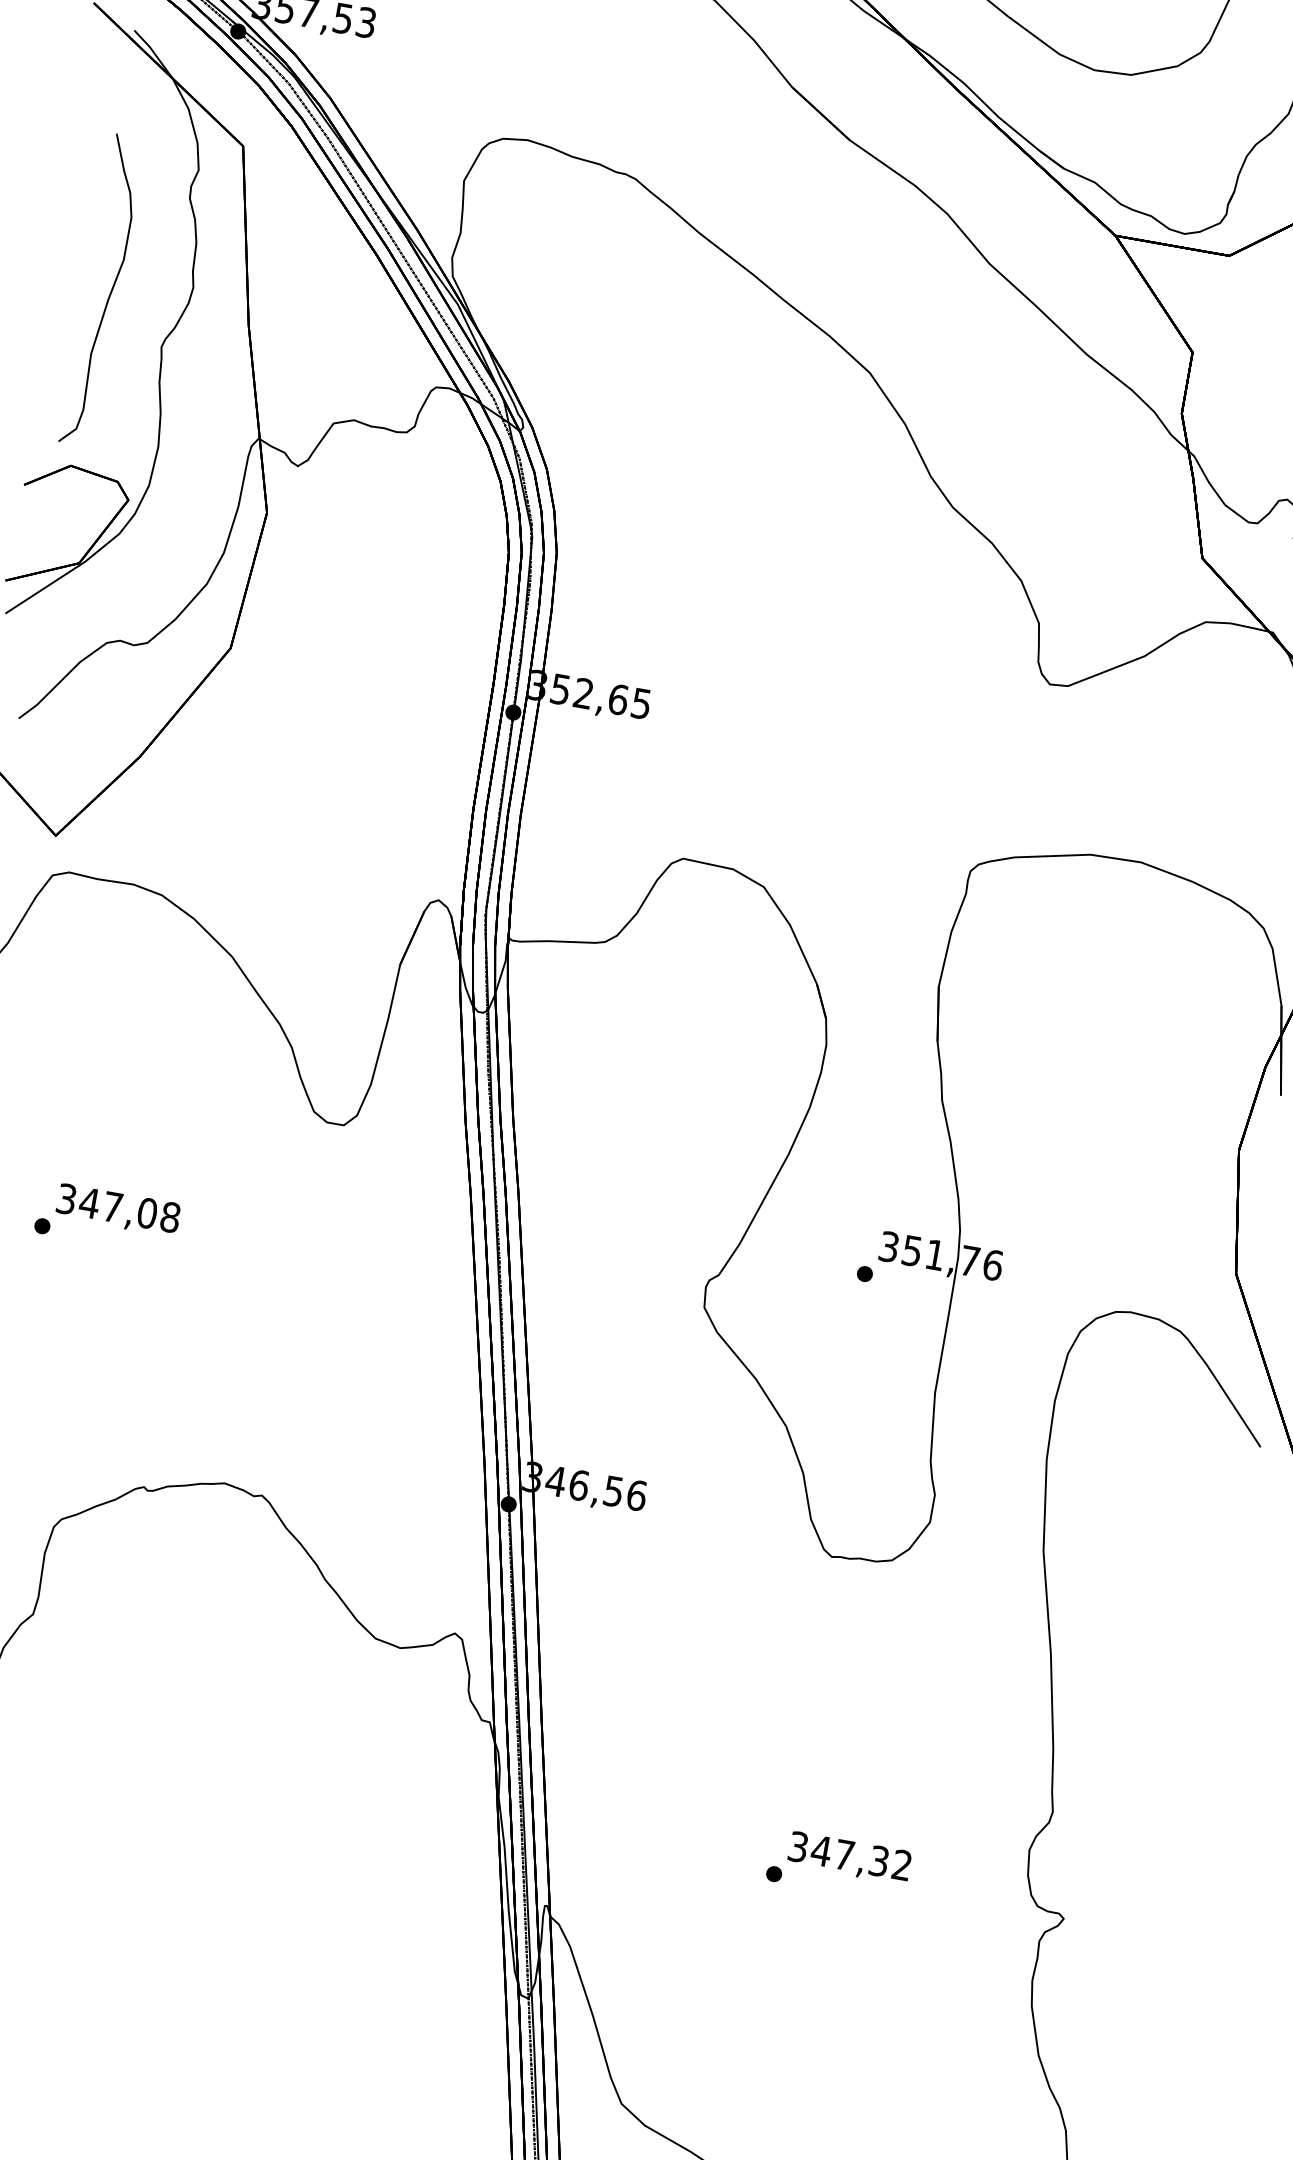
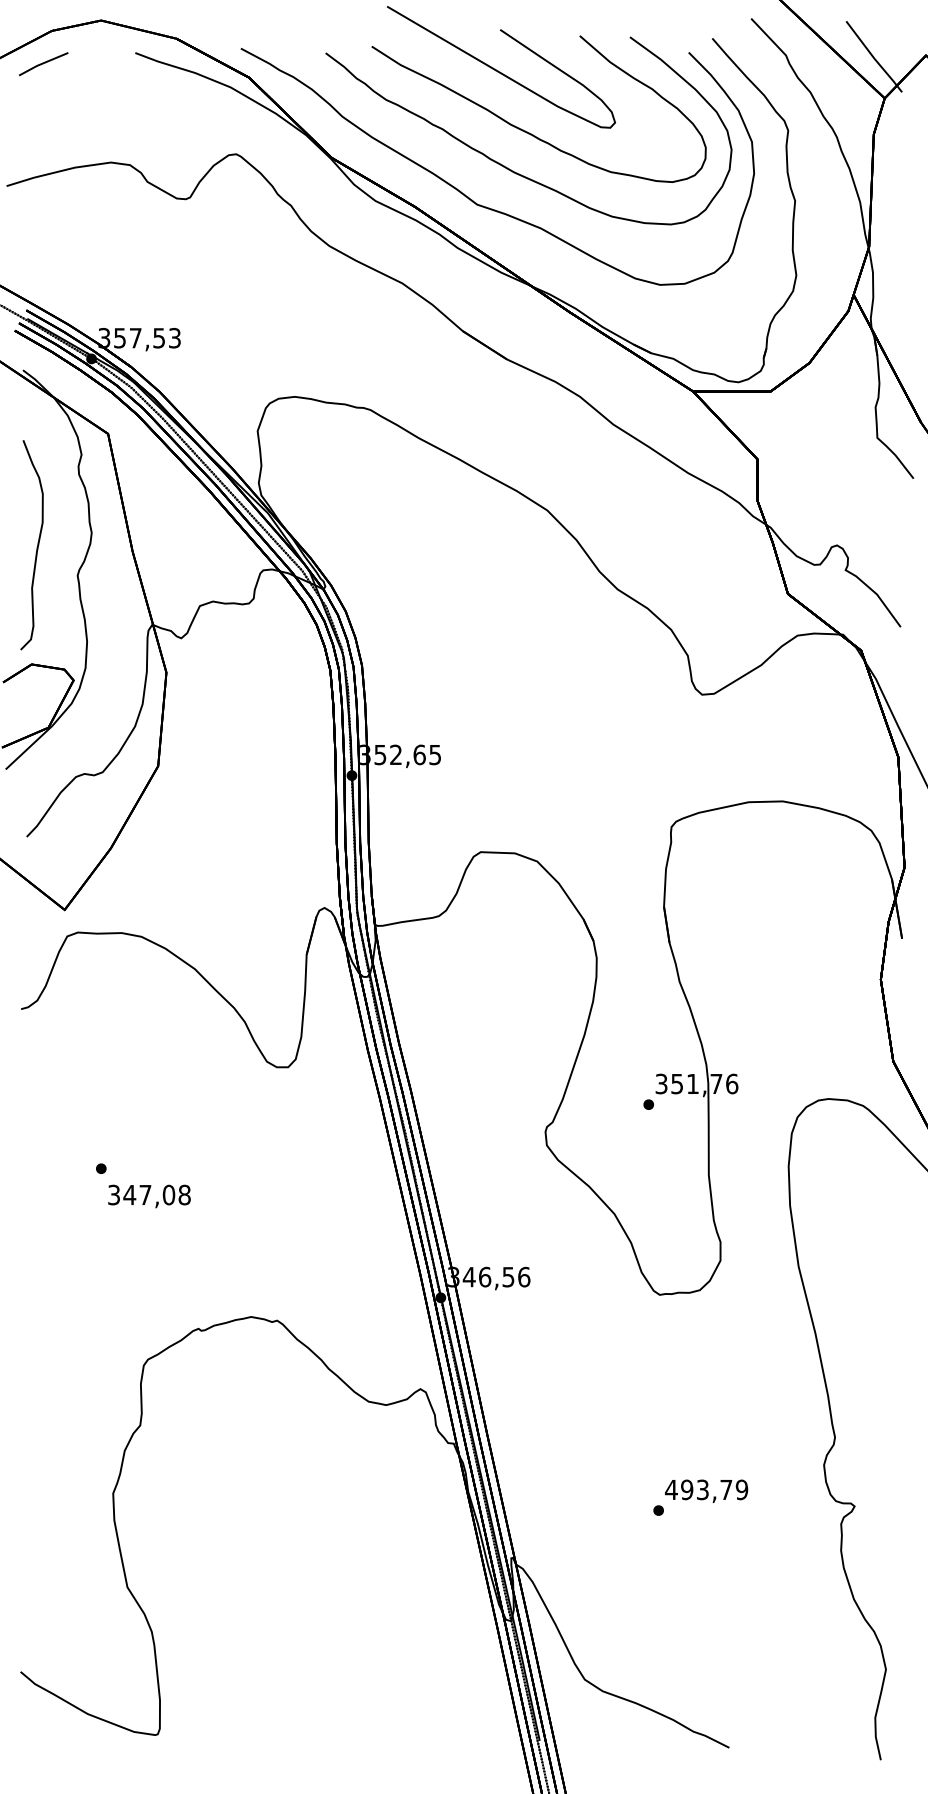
text: (118, 1210) -> (149, 1196), moved
text: (850, 1855) -> (706, 1489), 347,32 -> 493,79

